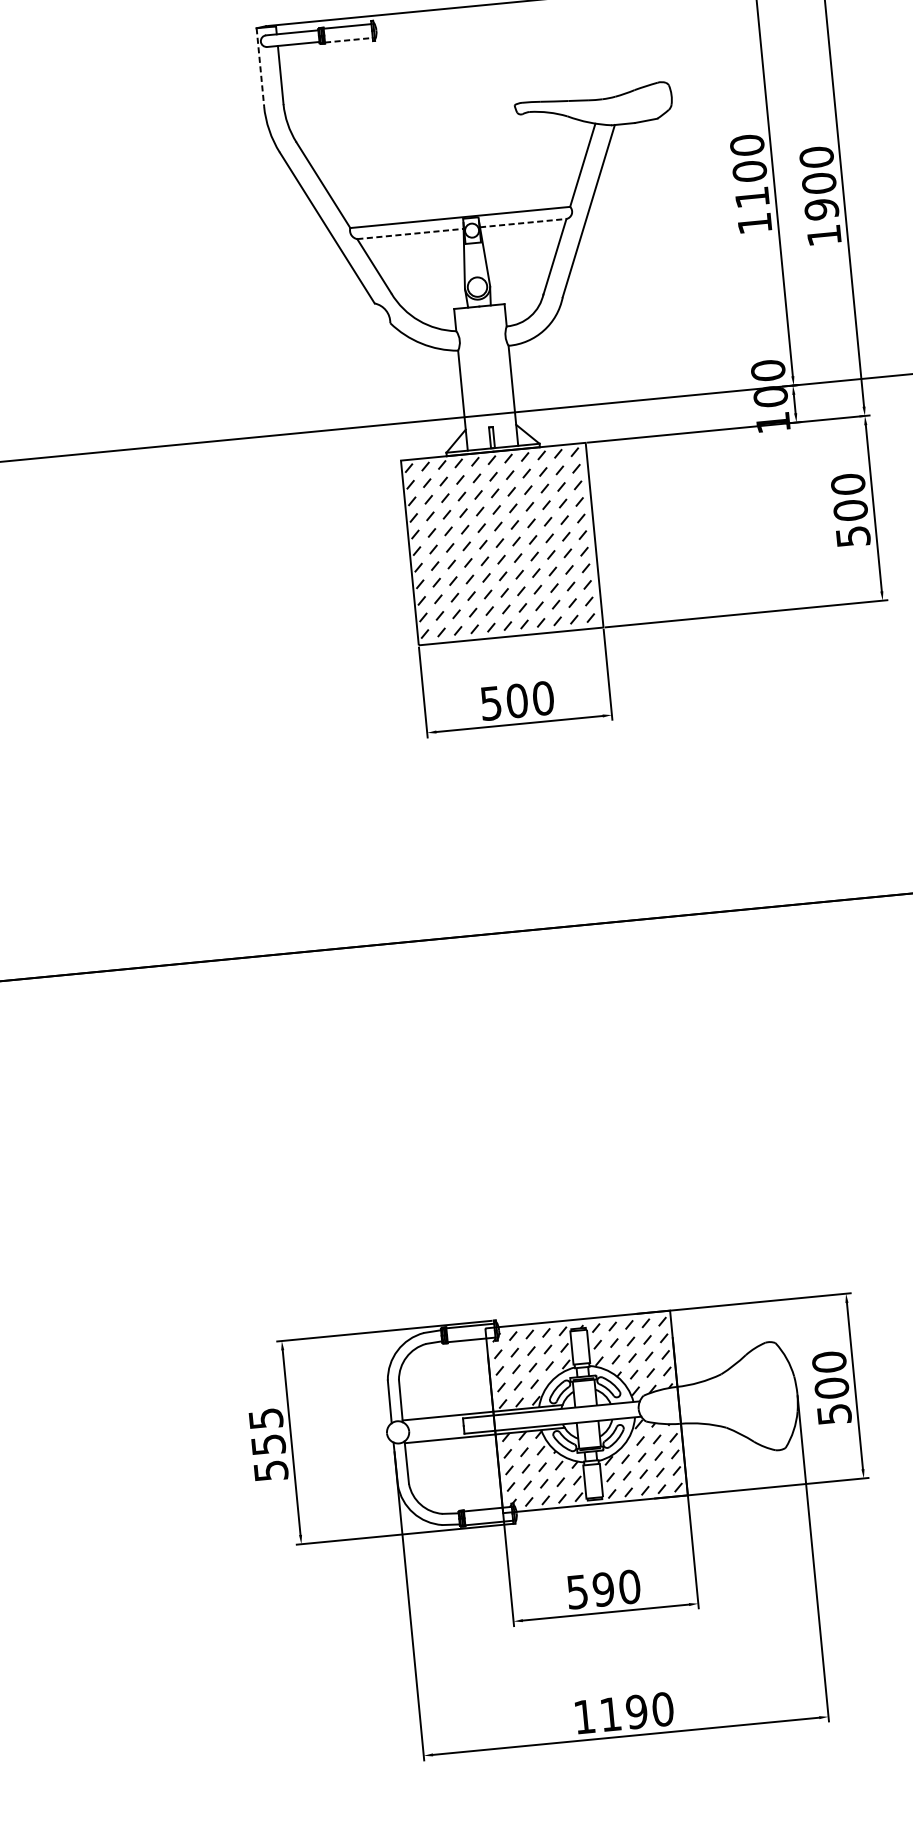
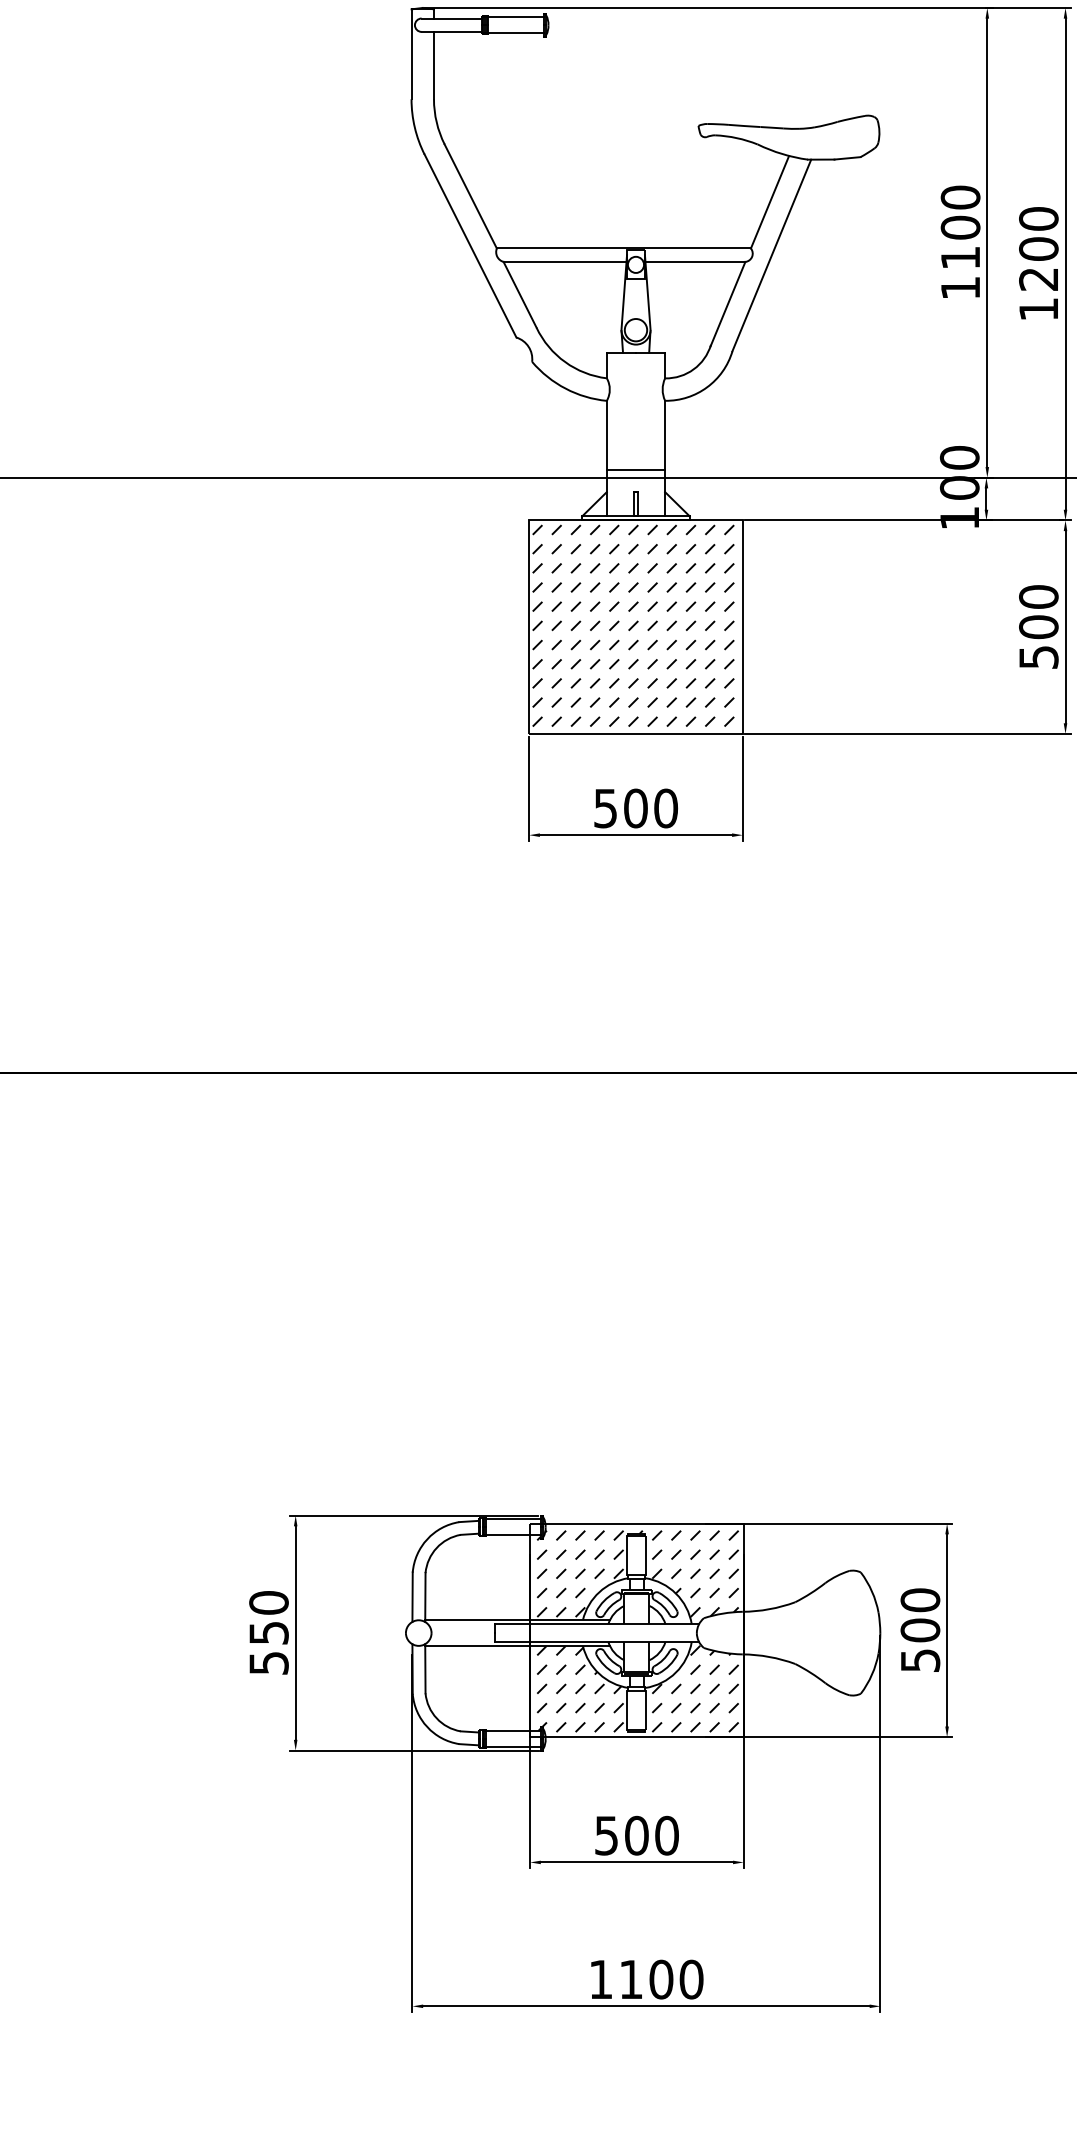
line: (348, 40) -> (515, 33), dashed -> solid
line: (260, 67) -> (411, 54), dashed -> solid
text: (821, 209) -> (1038, 279), 1900 -> 1200
line: (523, 222) -> (695, 261), dashed -> solid
line: (410, 233) -> (565, 261), dashed -> solid
line: (488, 408) -> (635, 470), added
text: (265, 1418) -> (268, 1602), 555 -> 550
text: (603, 1589) -> (636, 1835), 590 -> 500
text: (636, 1711) -> (661, 1979), 1190 -> 1100

